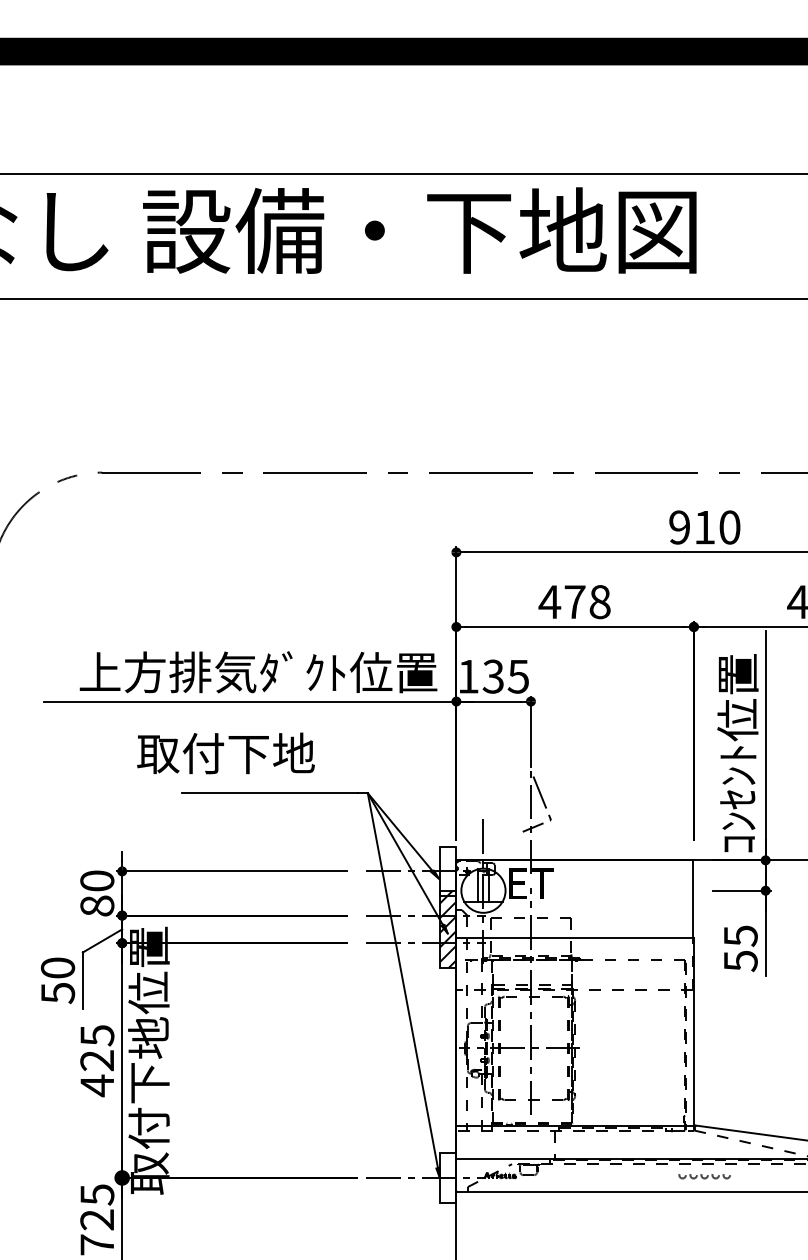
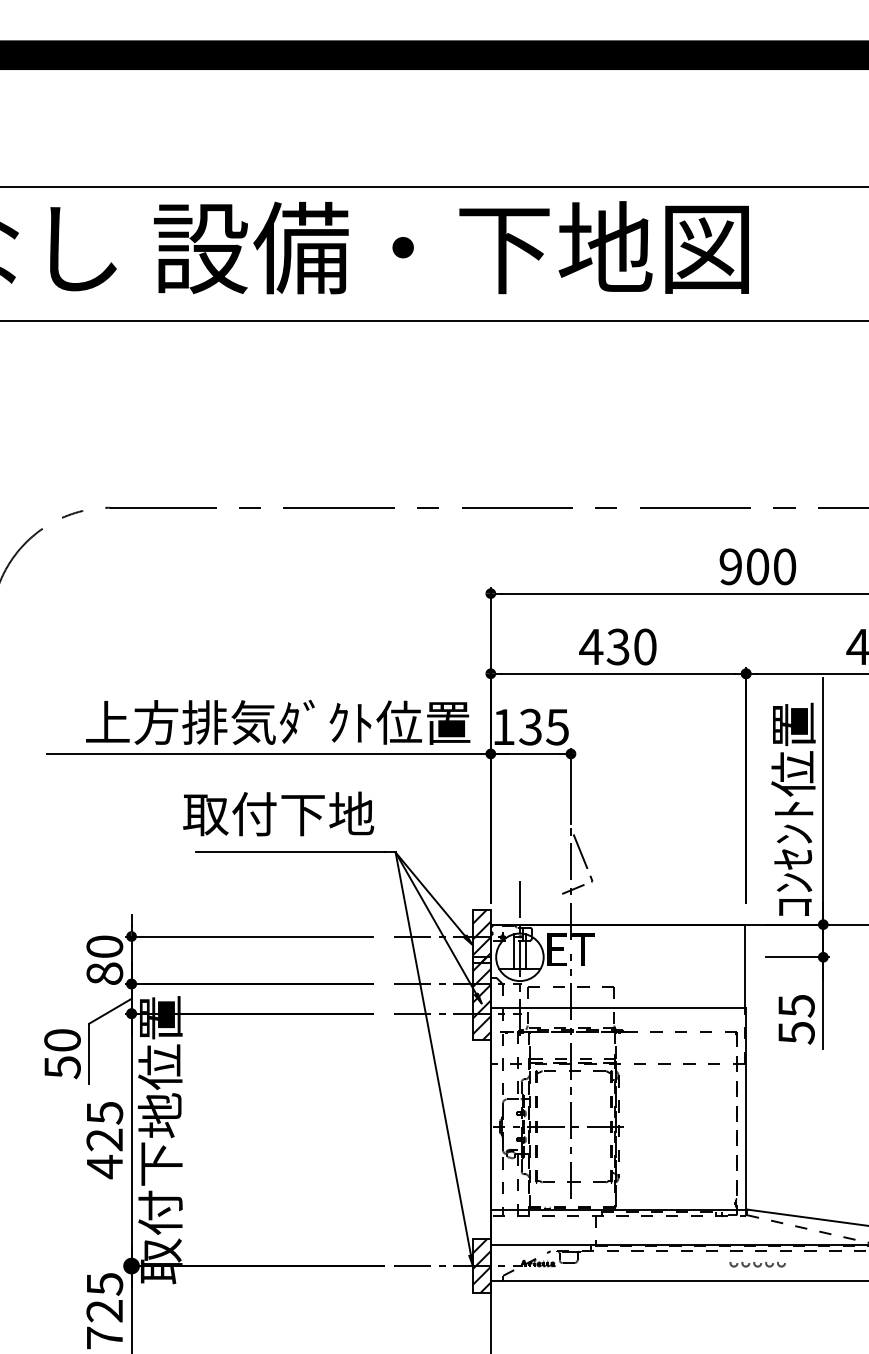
text: (704, 527) -> (757, 566), 910 -> 900
text: (587, 602) -> (631, 647), 478 -> 430
text: (225, 753) -> (278, 814), moved
hatch: (447, 871) -> (481, 936), added
hatch: (447, 1177) -> (481, 1265), added

